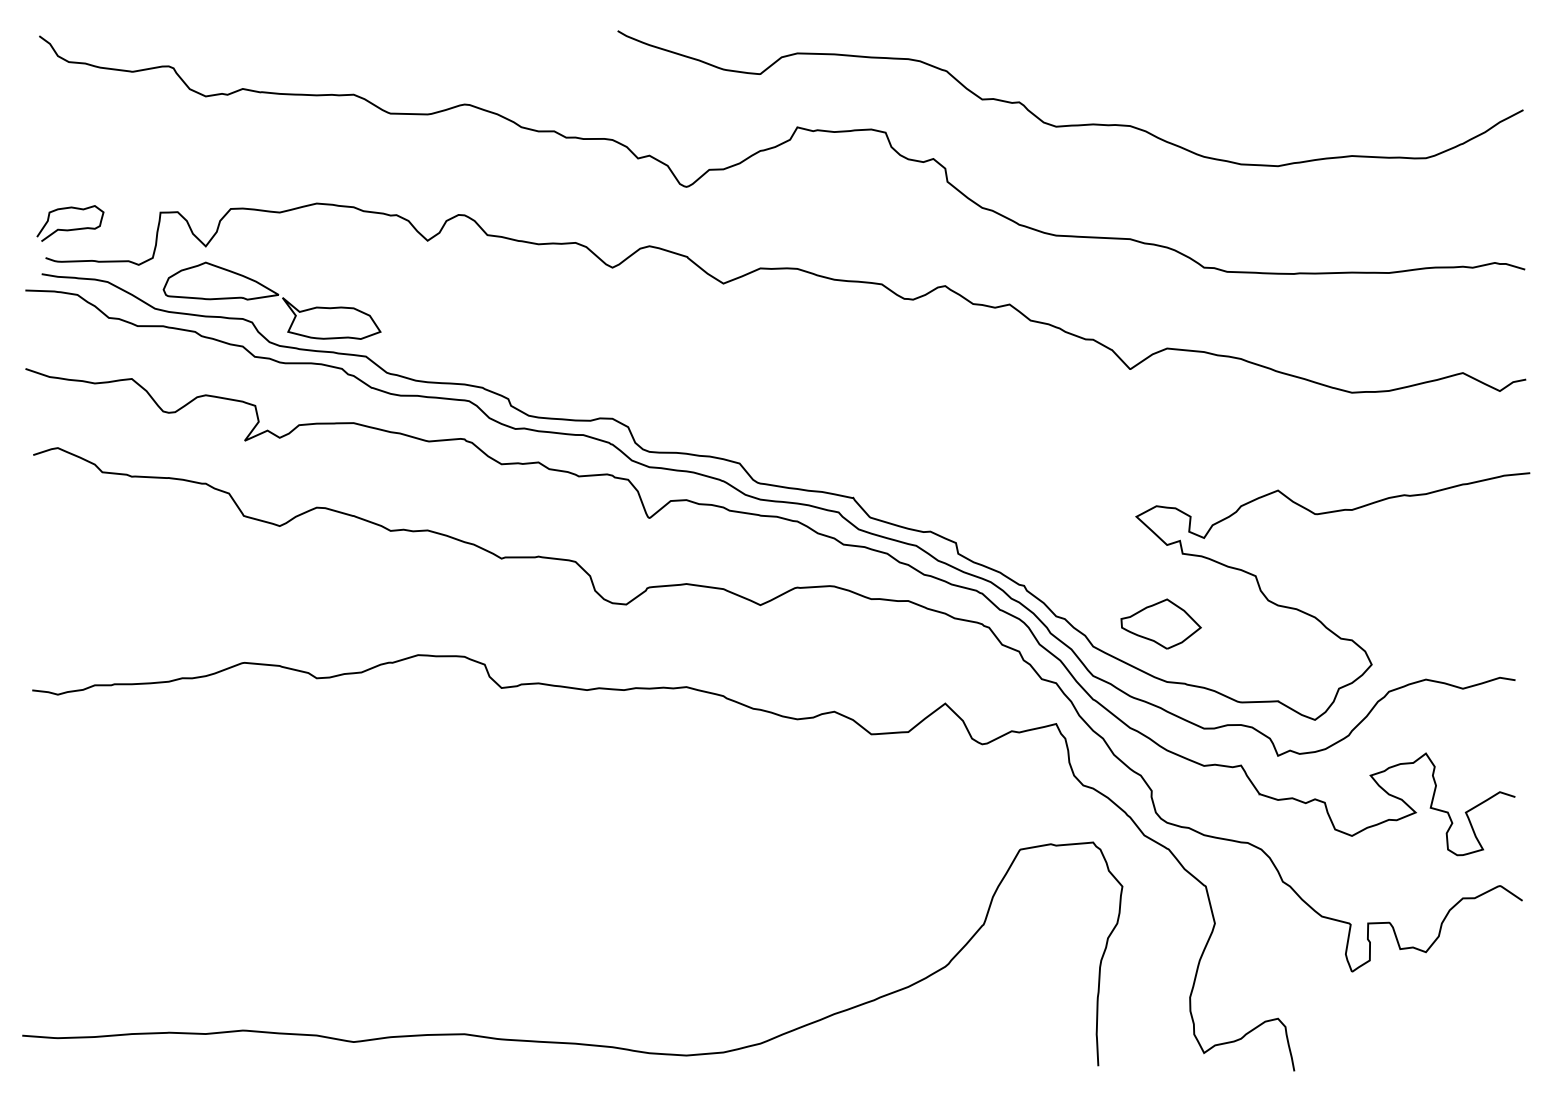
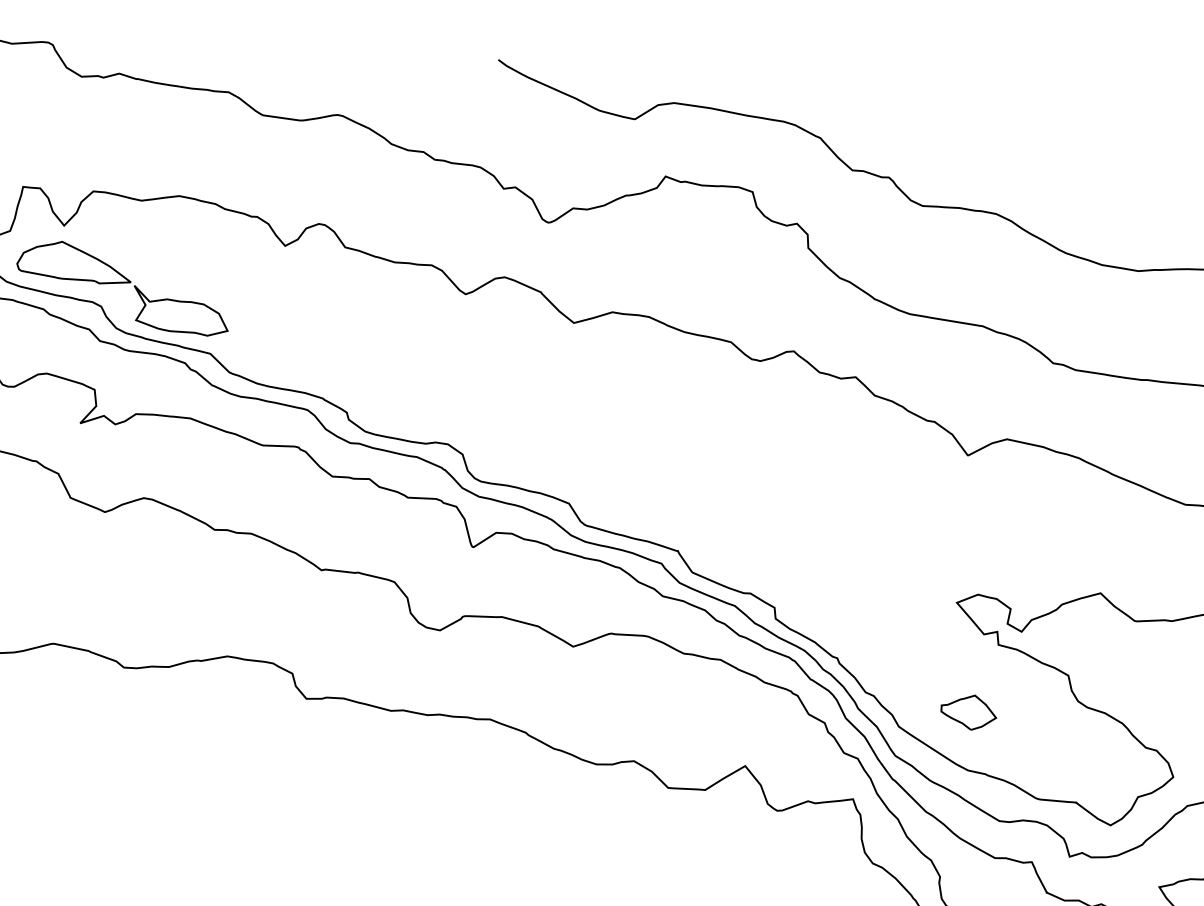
part: (1160, 623) -> (968, 711), size x0.7

